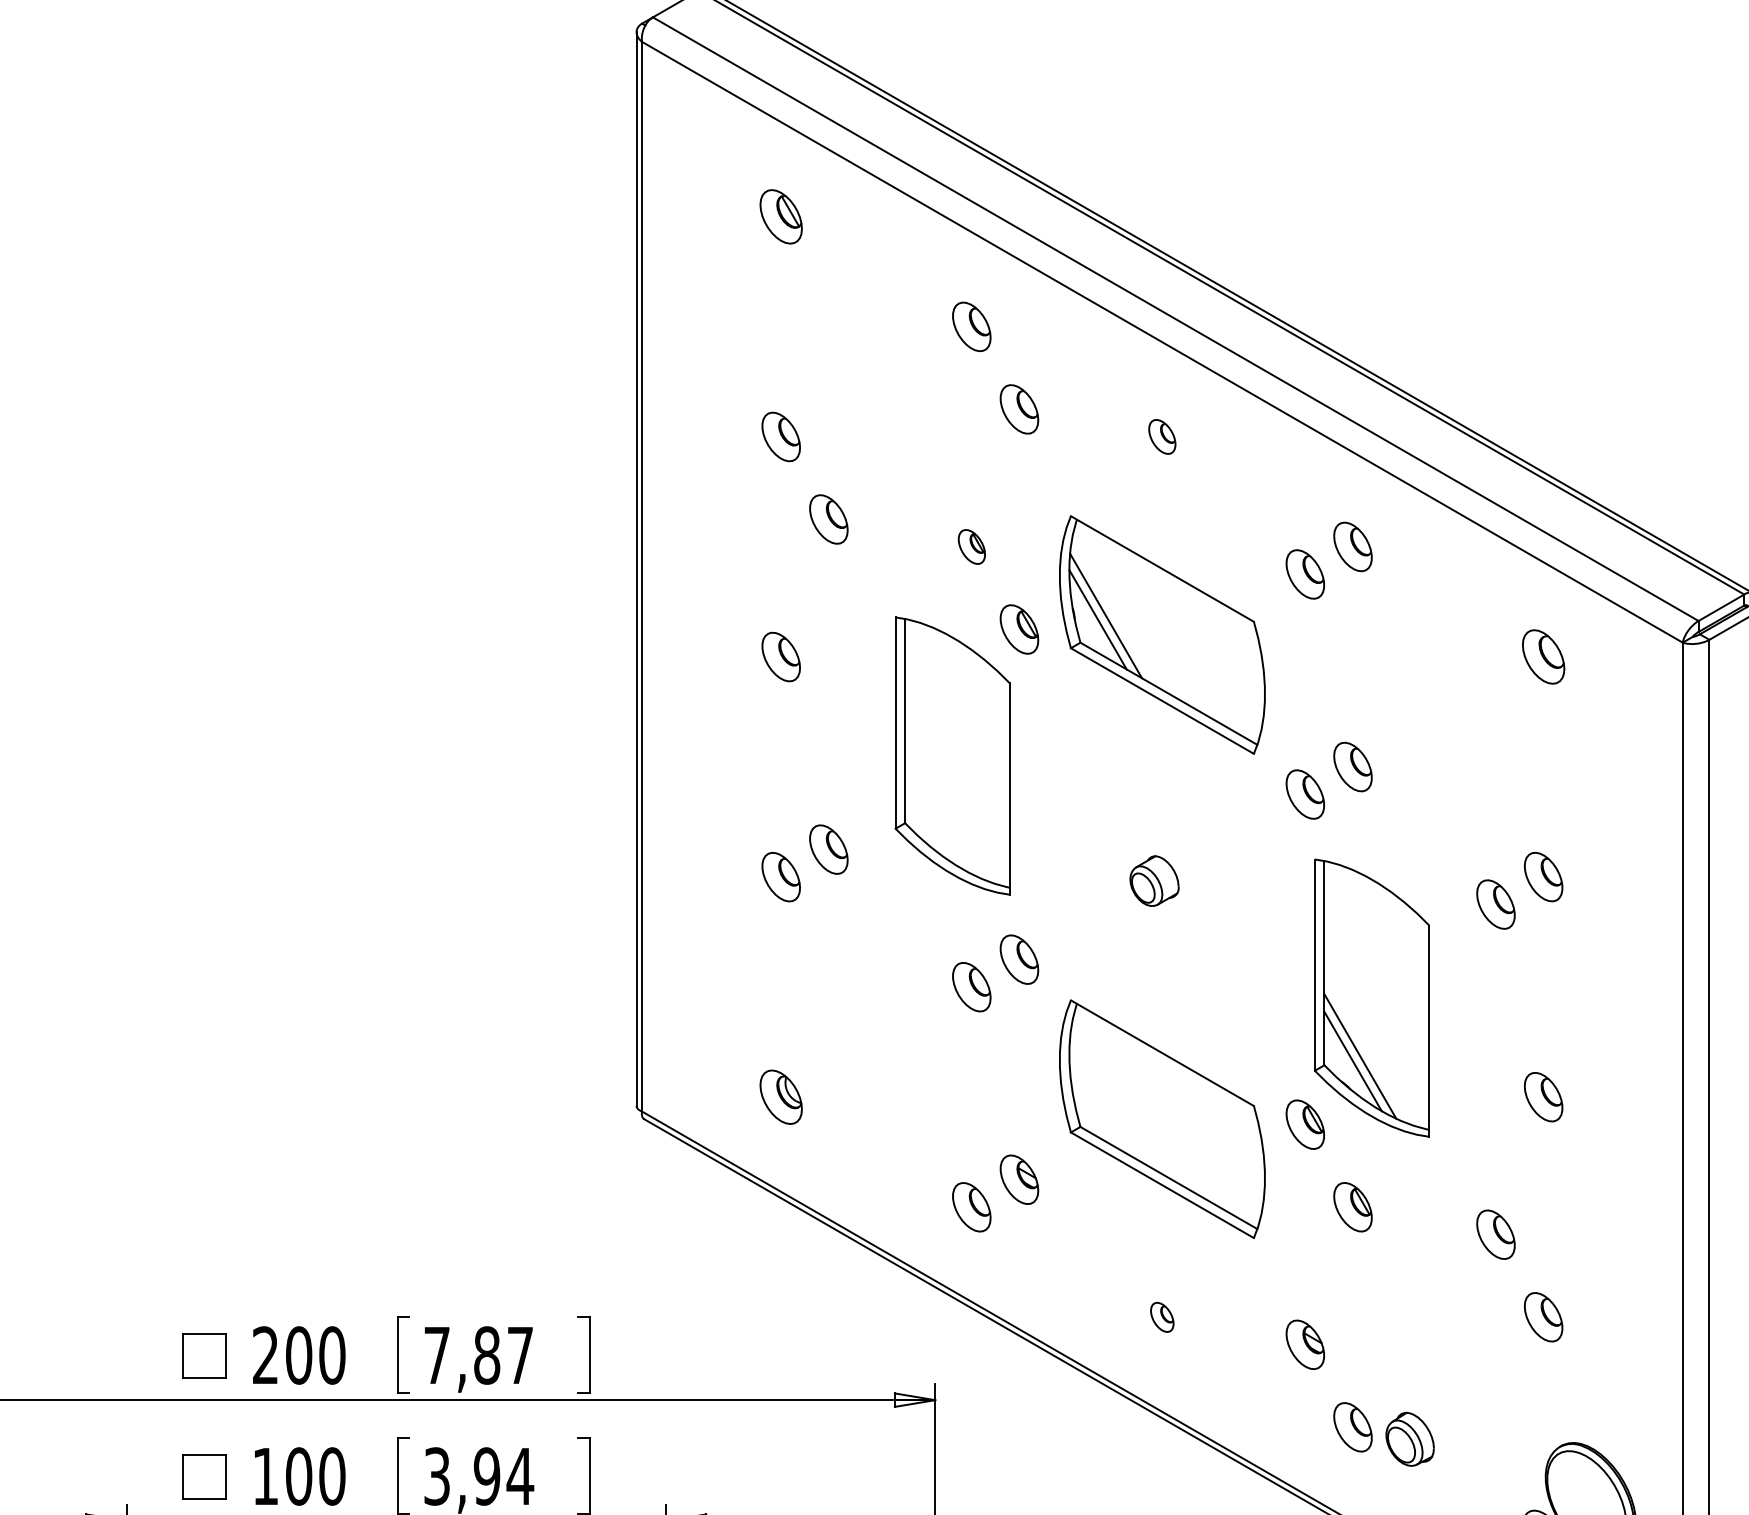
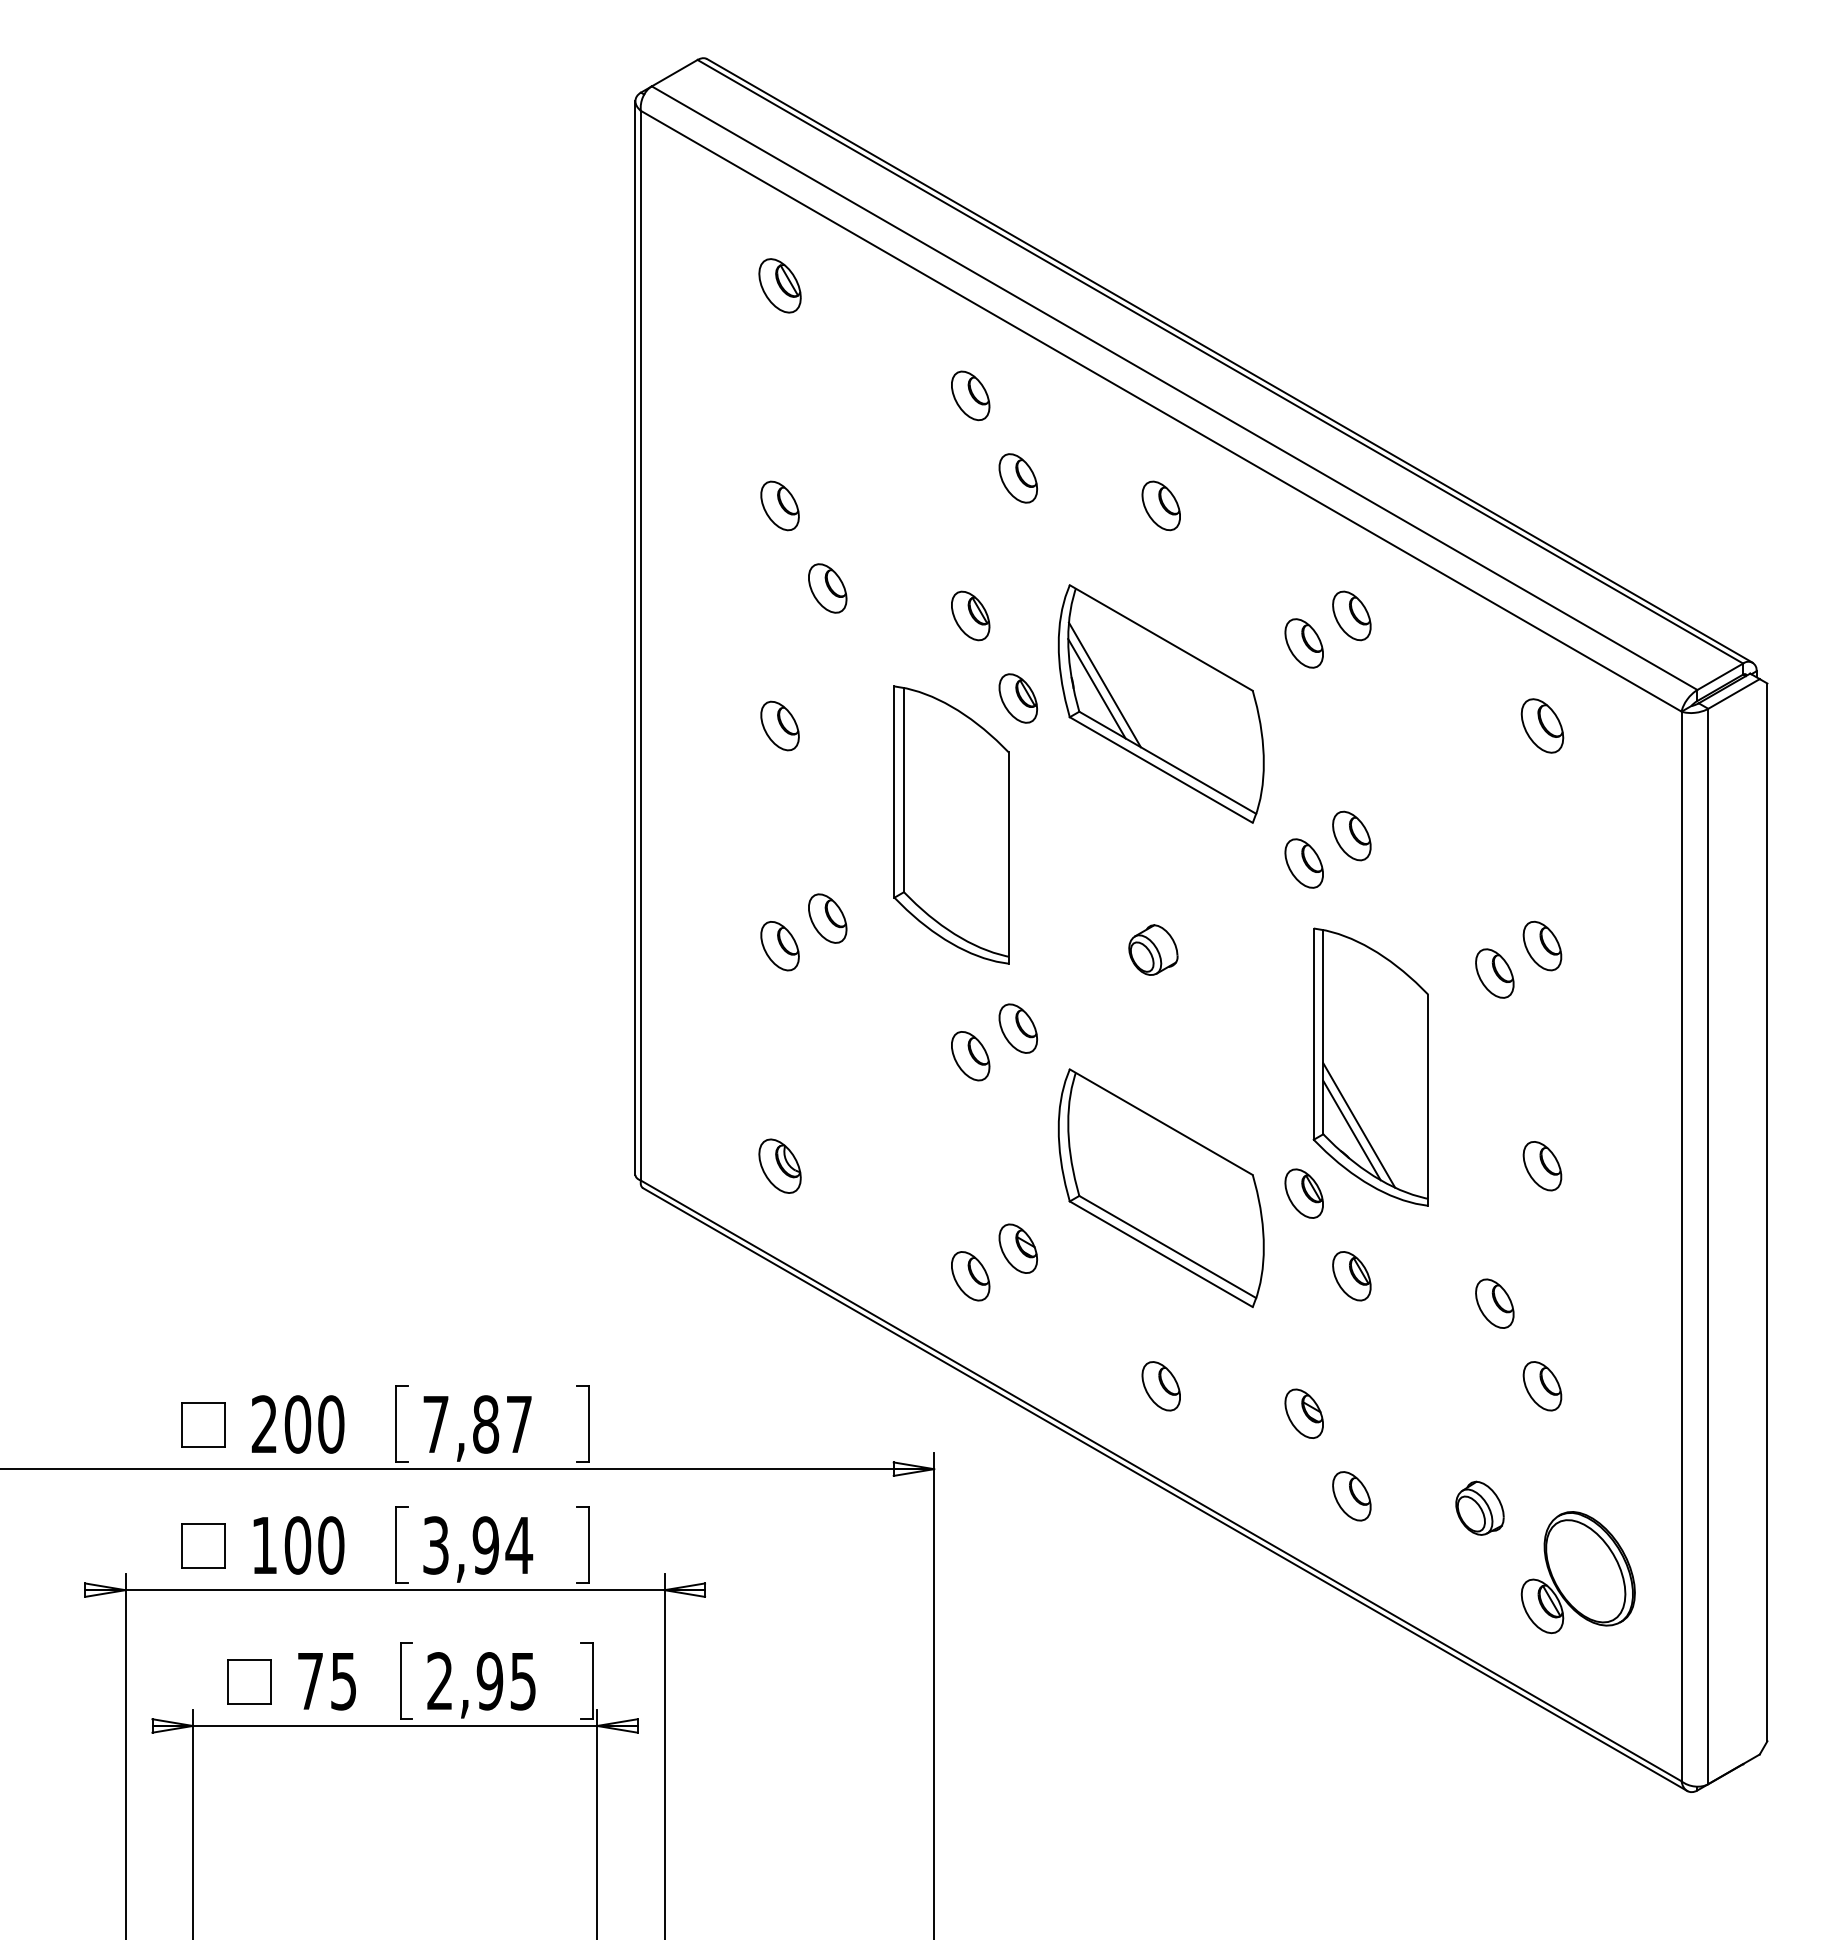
part: (1161, 436) -> (1160, 505), size x1.43
part: (971, 546) -> (970, 615), size x1.43
part: (1161, 1317) -> (1160, 1386), size x1.67
part: (1409, 1438) -> (1479, 1507), moved

